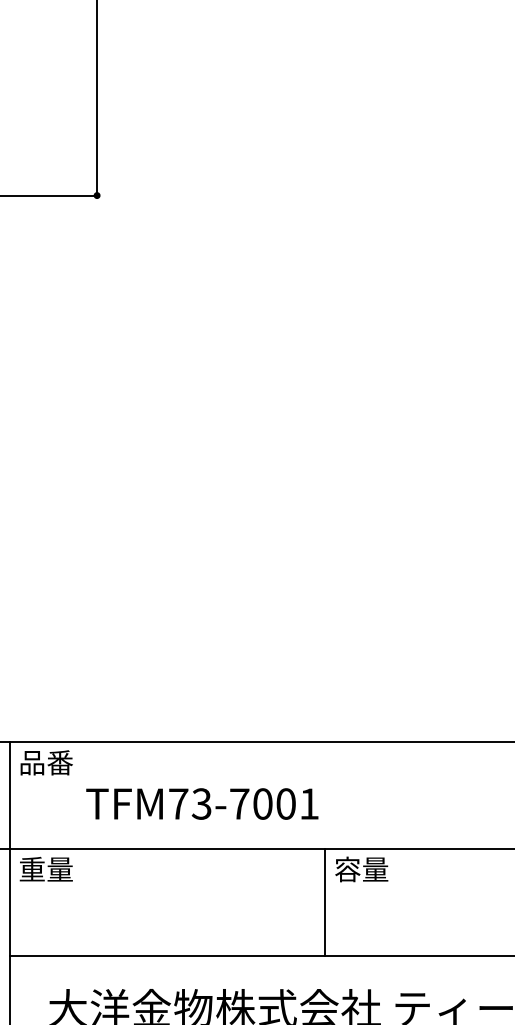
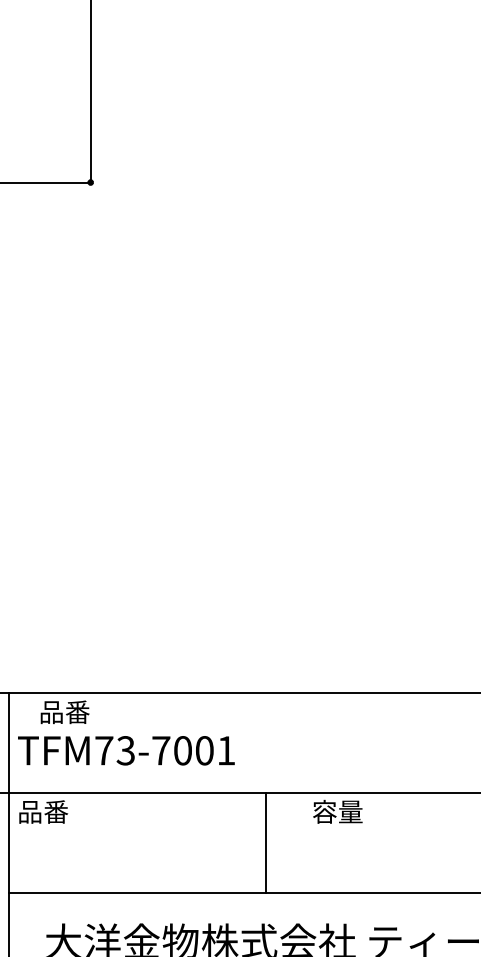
text: (46, 762) -> (64, 711), moved
text: (202, 803) -> (126, 750), moved
text: (45, 869) -> (42, 811), 重量 -> 品番
line: (324, 902) -> (265, 842), moved

